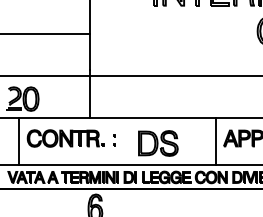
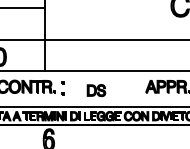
part: (114, 140) -> (63, 88), size x1.6
line: (216, 141) -> (140, 89), removed
part: (158, 143) -> (96, 90), size x0.6

